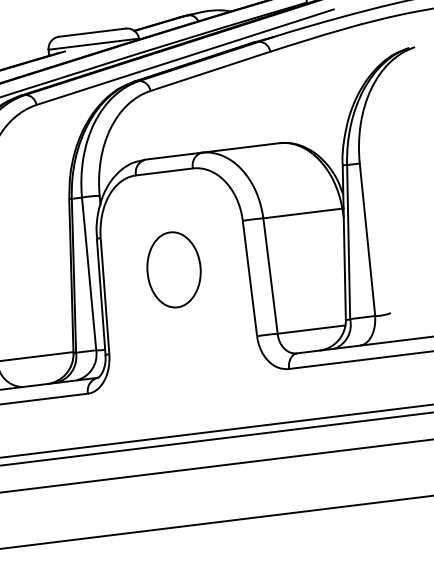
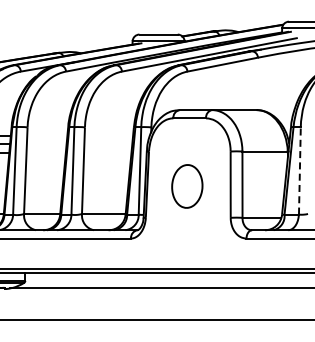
line: (366, 237) -> (299, 169), solid -> dashed
part: (174, 269) -> (187, 186), moved

